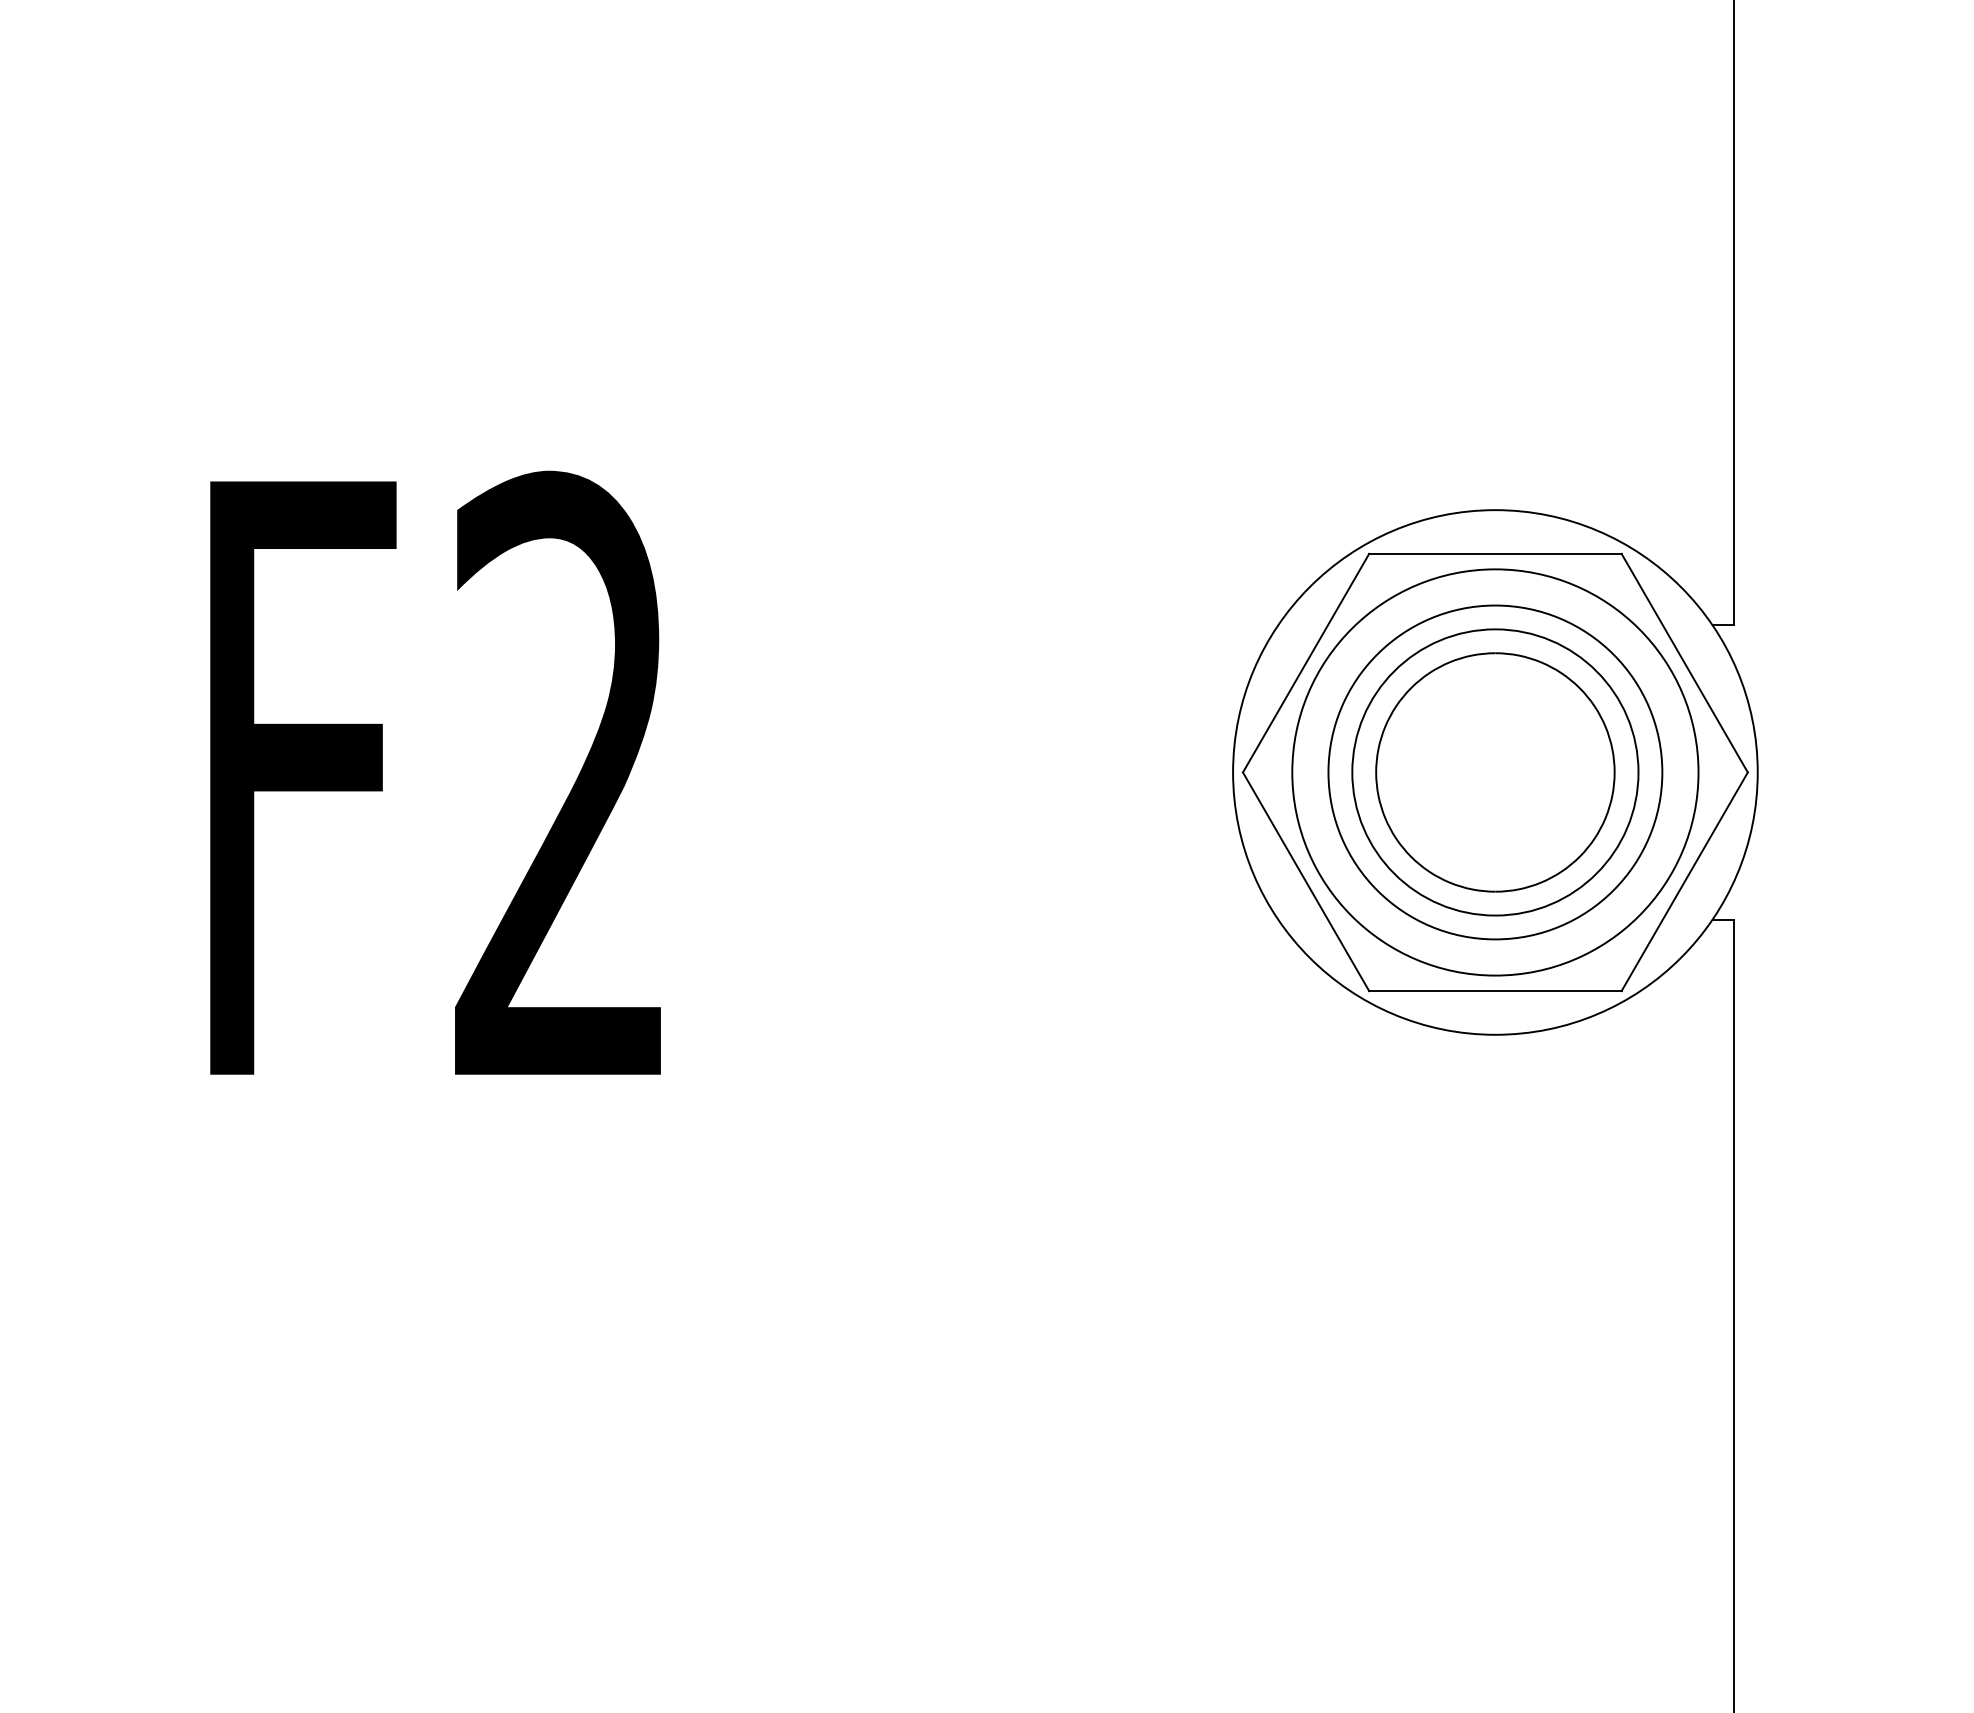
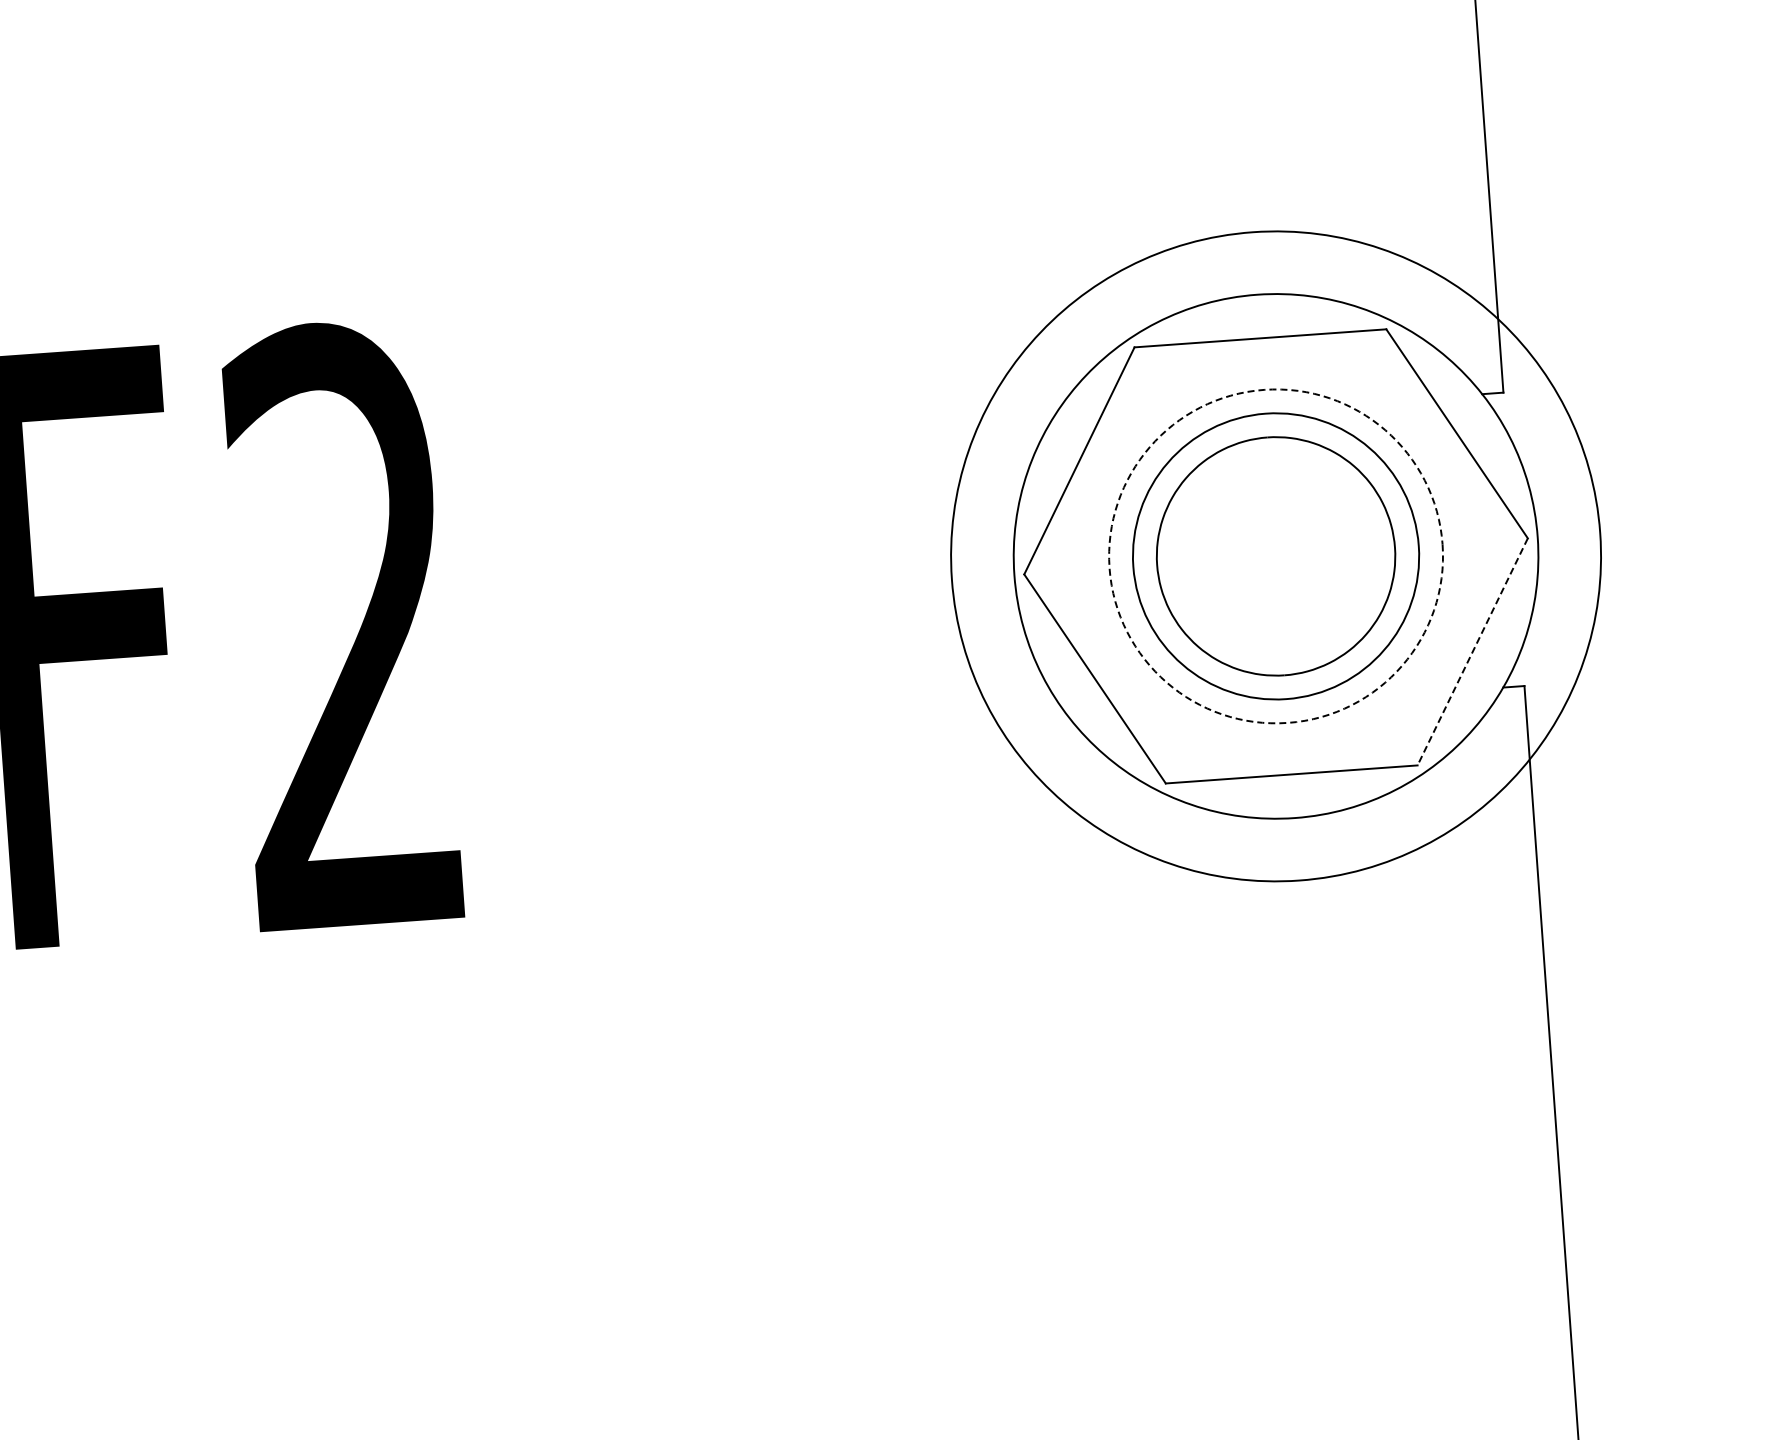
circle: (1495, 772) -> (1276, 556), size x1.6
circle: (1495, 772) -> (1276, 556), solid -> dashed
line: (1684, 882) -> (1472, 652), solid -> dashed

